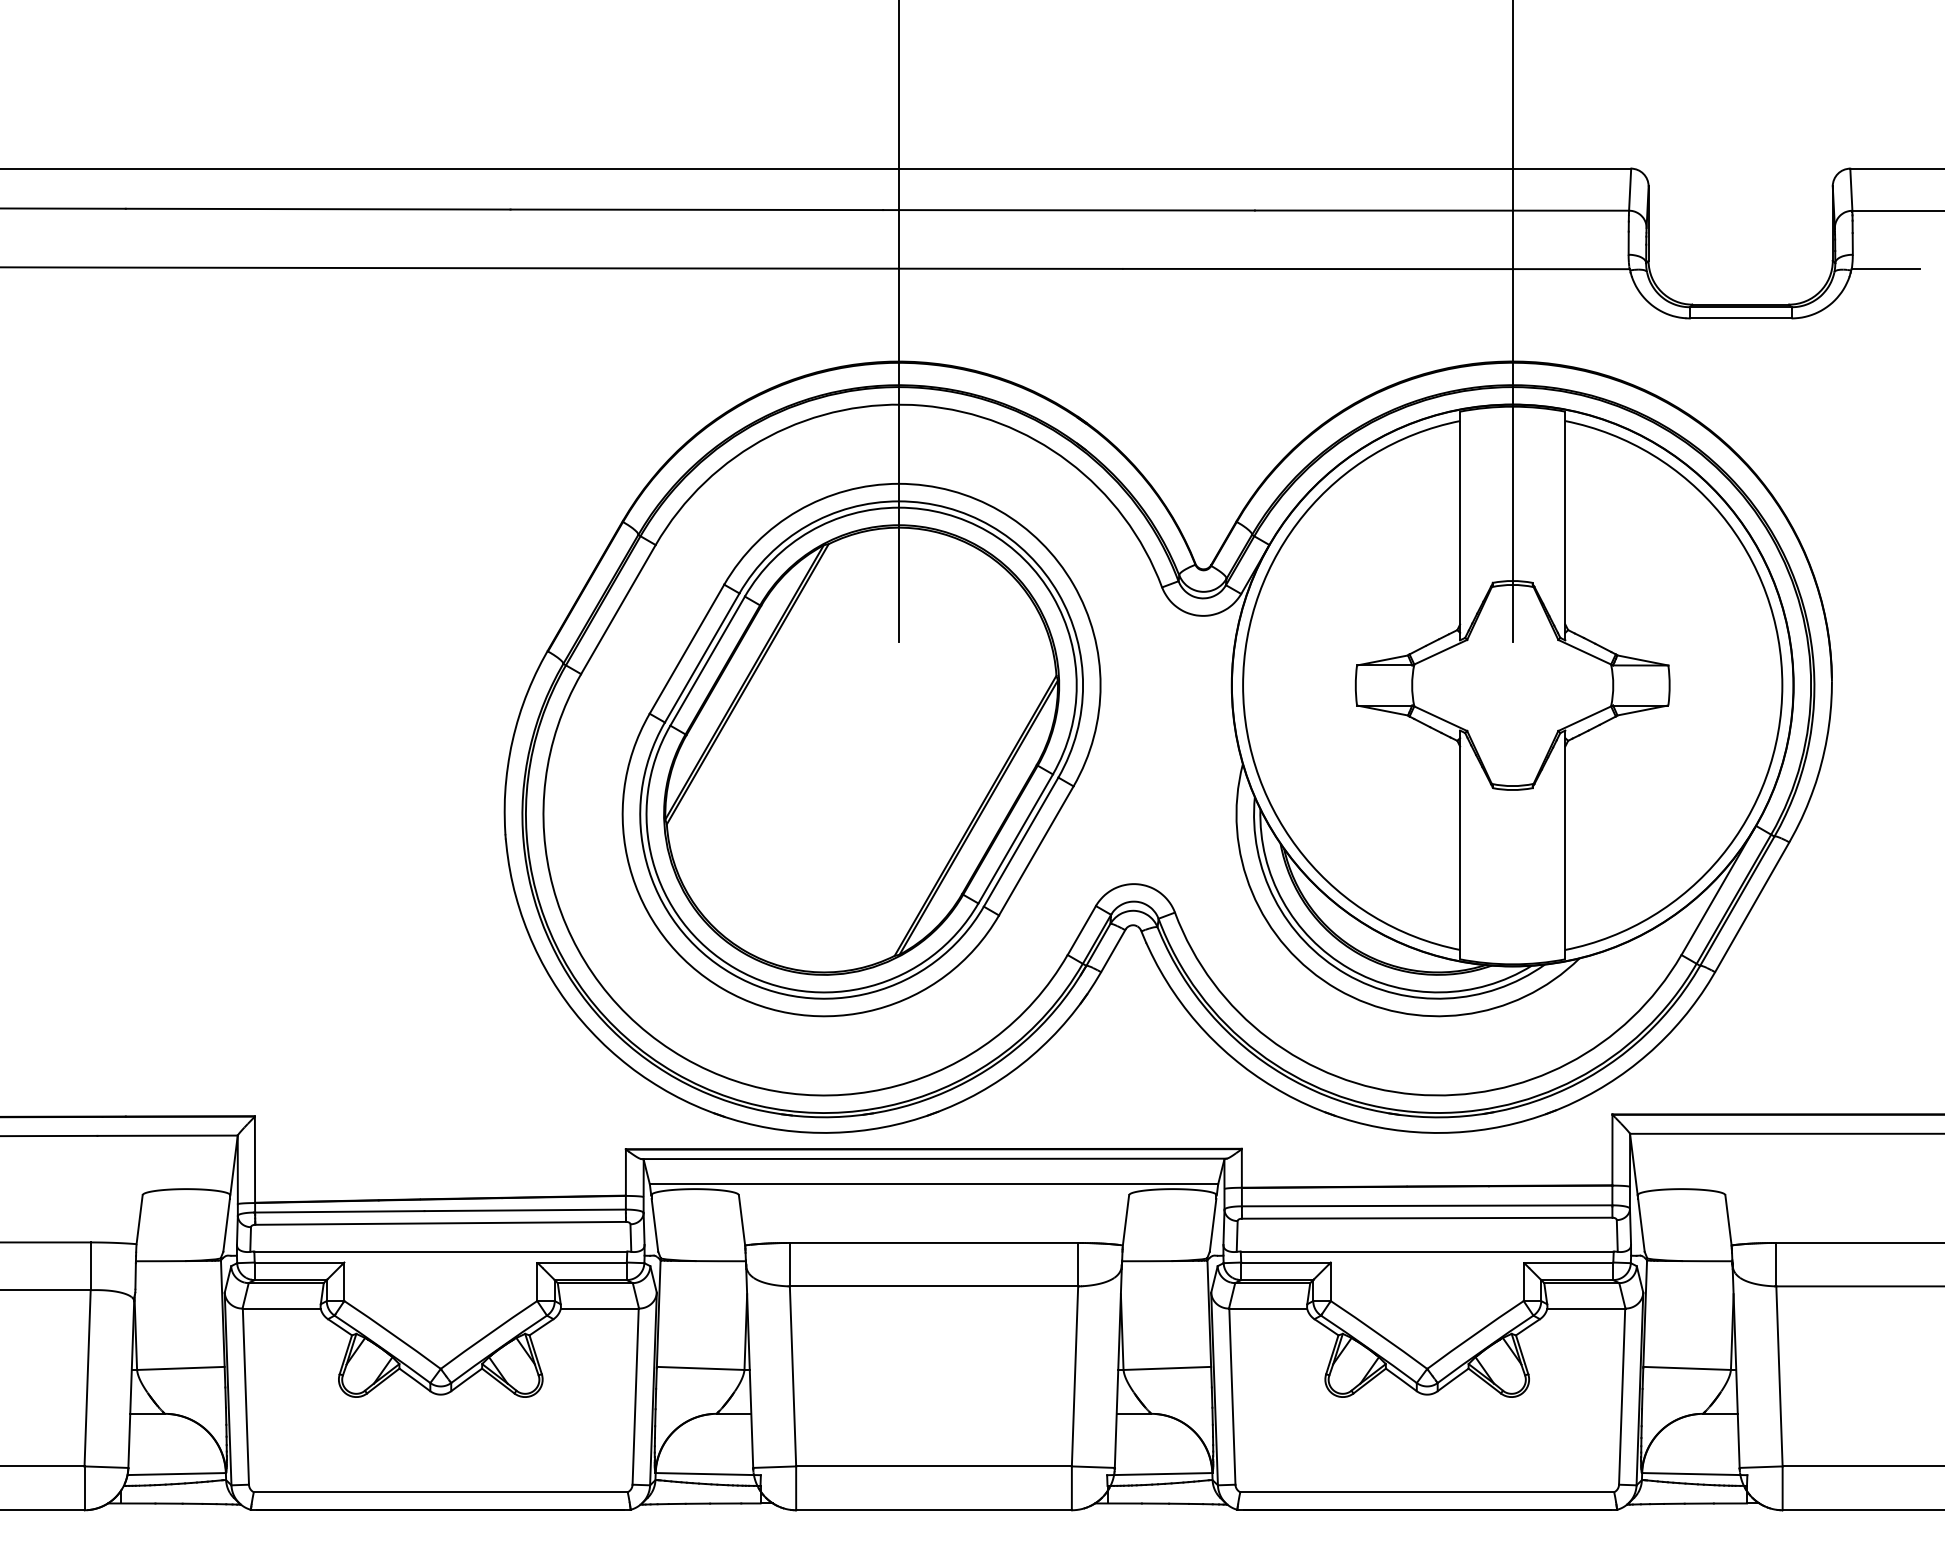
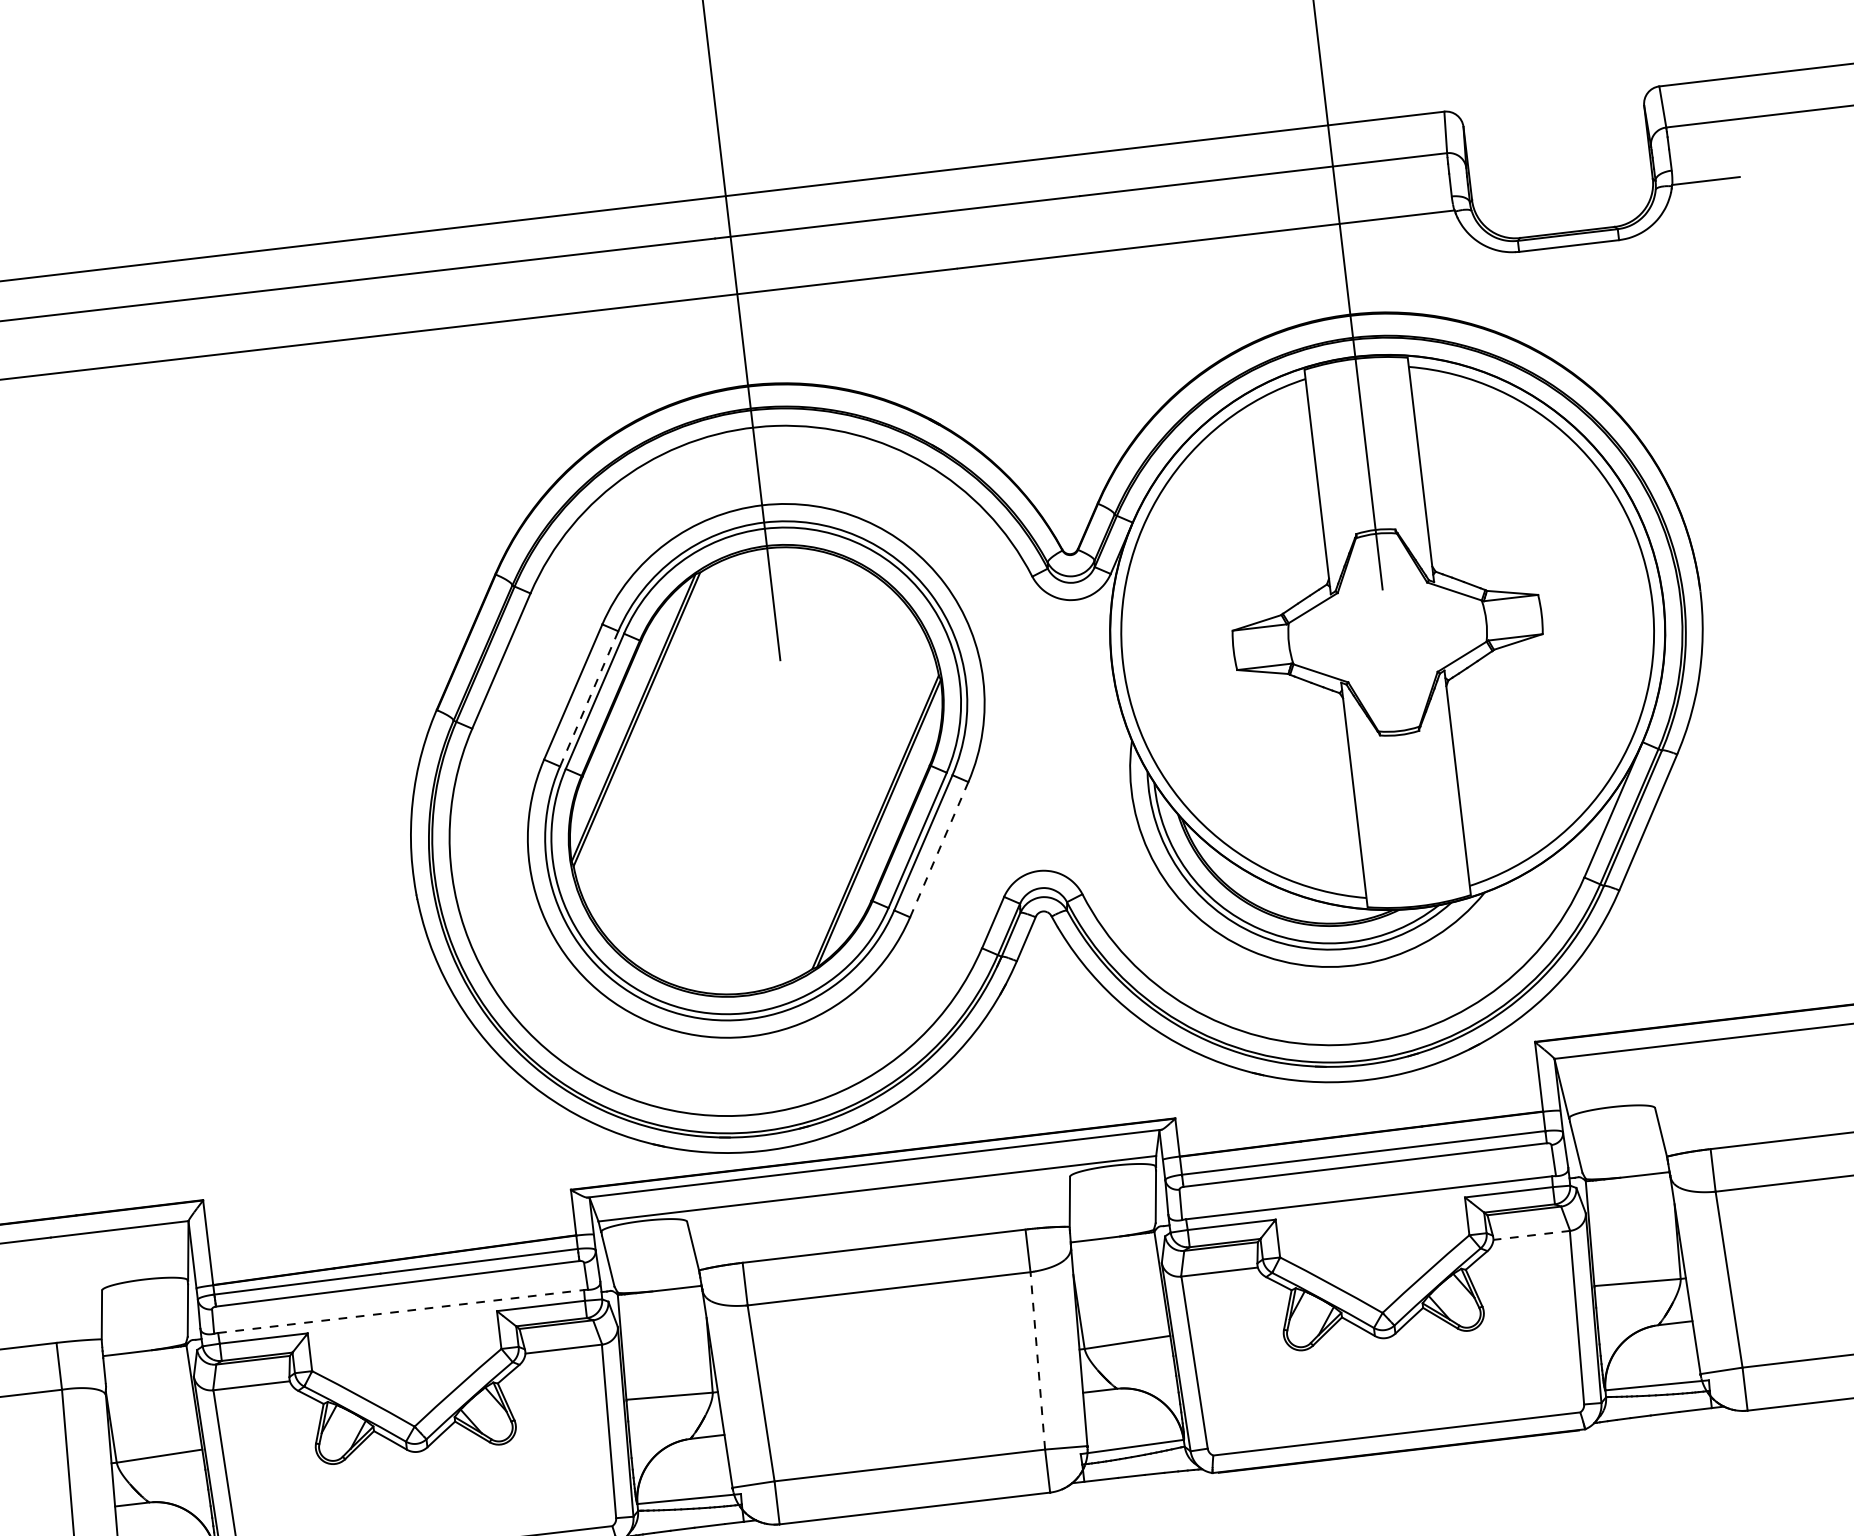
line: (702, 657) -> (589, 698), solid -> dashed
line: (1036, 850) -> (939, 849), solid -> dashed
line: (441, 1251) -> (401, 1311), solid -> dashed
line: (1585, 1308) -> (1530, 1235), solid -> dashed
line: (1075, 1375) -> (1038, 1359), solid -> dashed

